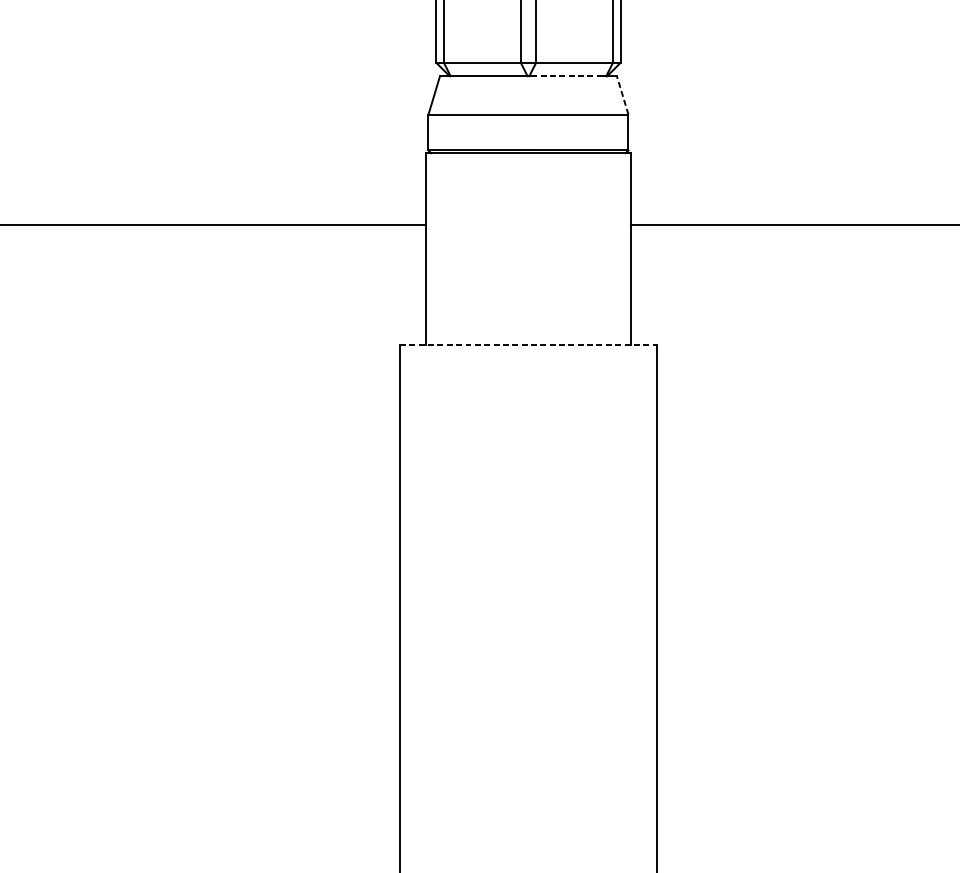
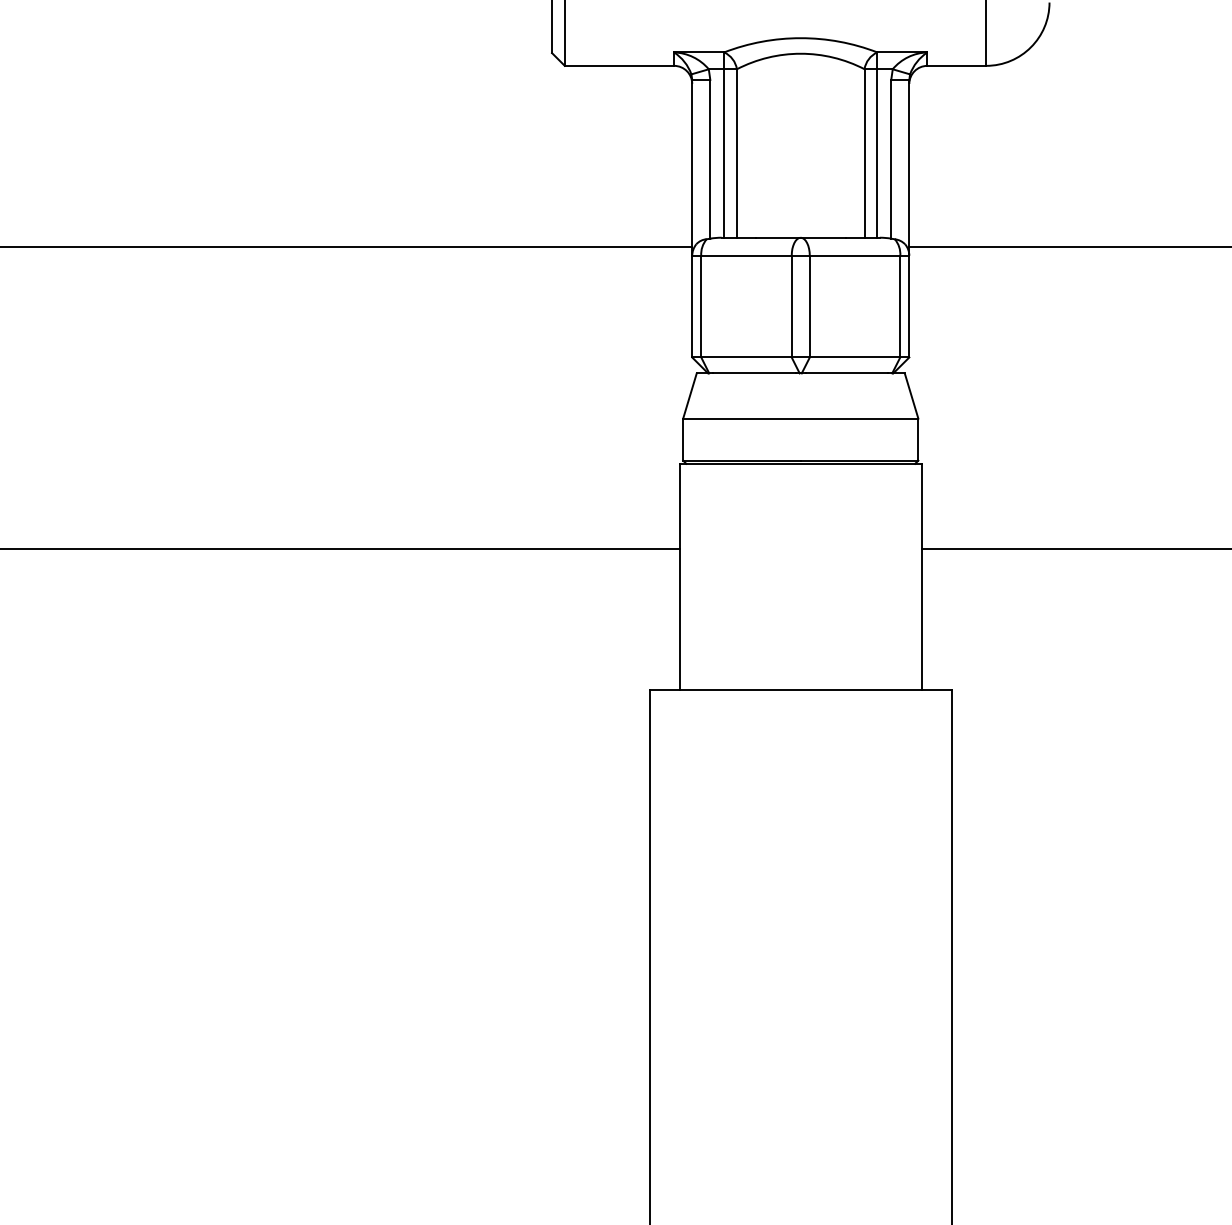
line: (567, 76) -> (846, 373), dashed -> solid
line: (622, 95) -> (911, 396), dashed -> solid
line: (529, 345) -> (801, 689), dashed -> solid

